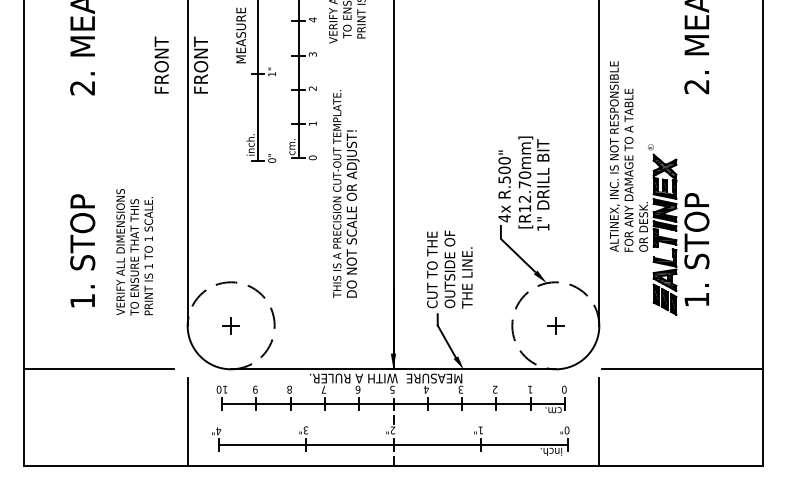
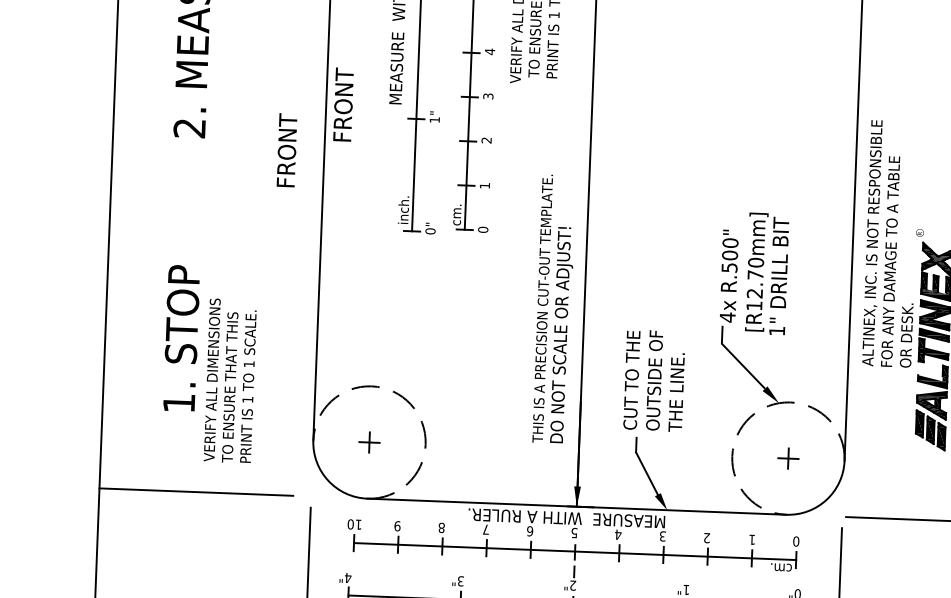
text: (161, 64) -> (286, 149), moved
text: (346, 193) -> (554, 308), moved
text: (134, 252) -> (230, 381), moved

